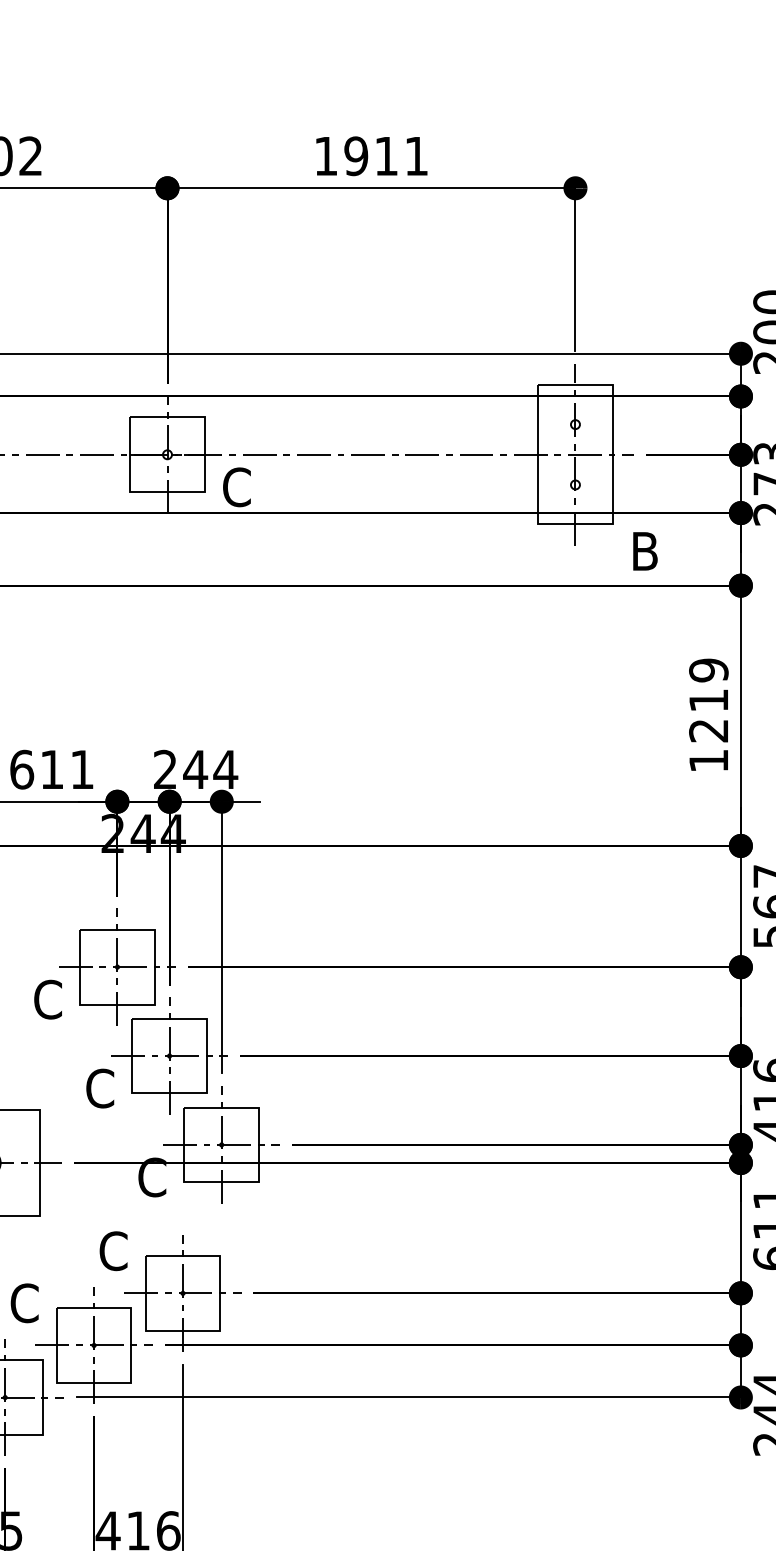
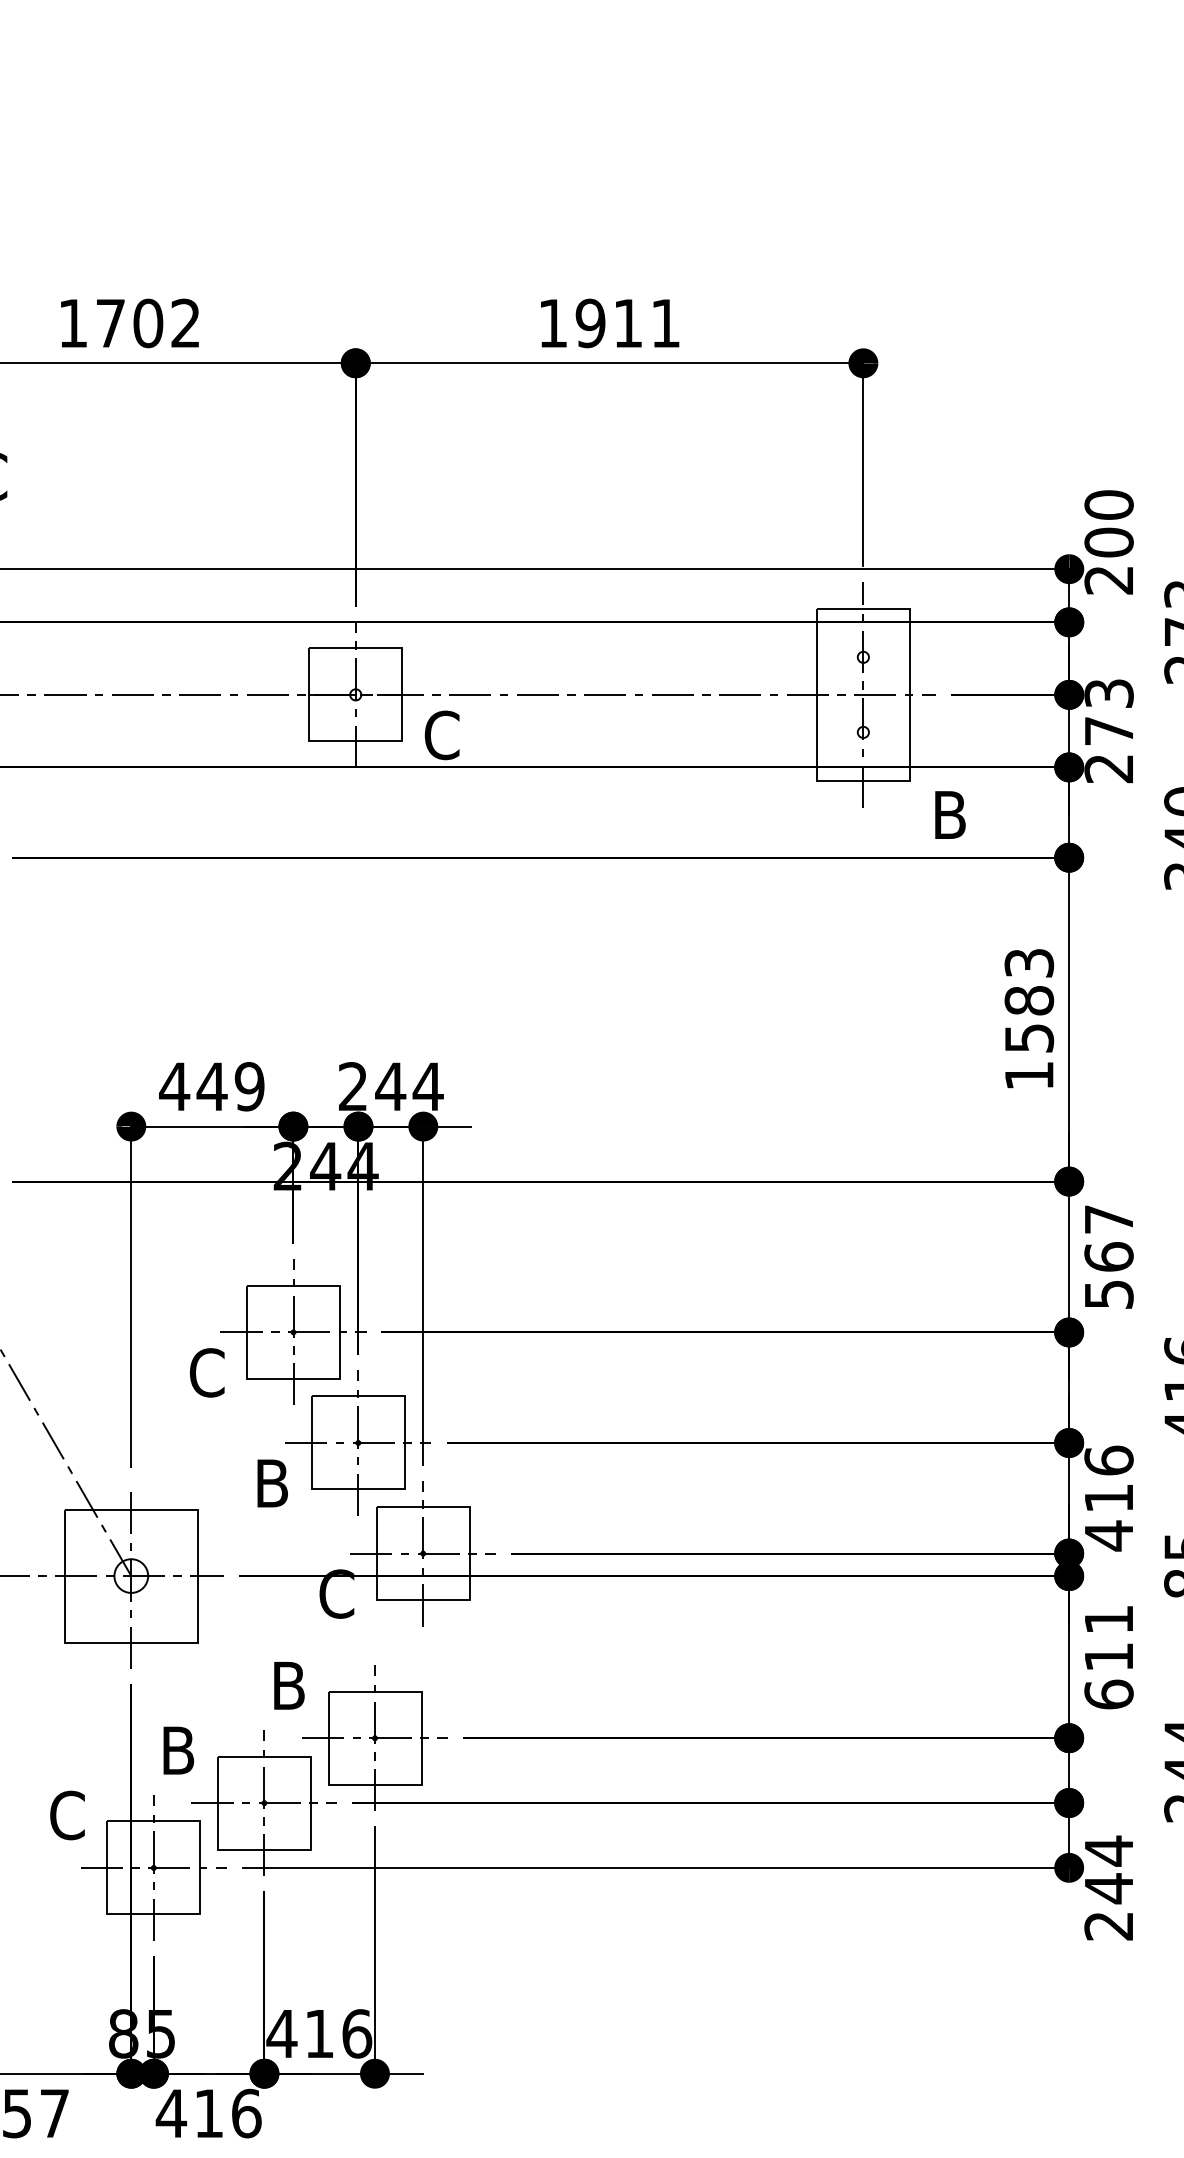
text: (708, 700) -> (1029, 1000), 1219 -> 1583
text: (51, 769) -> (211, 1086), 611 -> 449
text: (99, 1088) -> (271, 1483), C -> B
text: (113, 1250) -> (288, 1685), C -> B
text: (24, 1303) -> (177, 1750), C -> B

